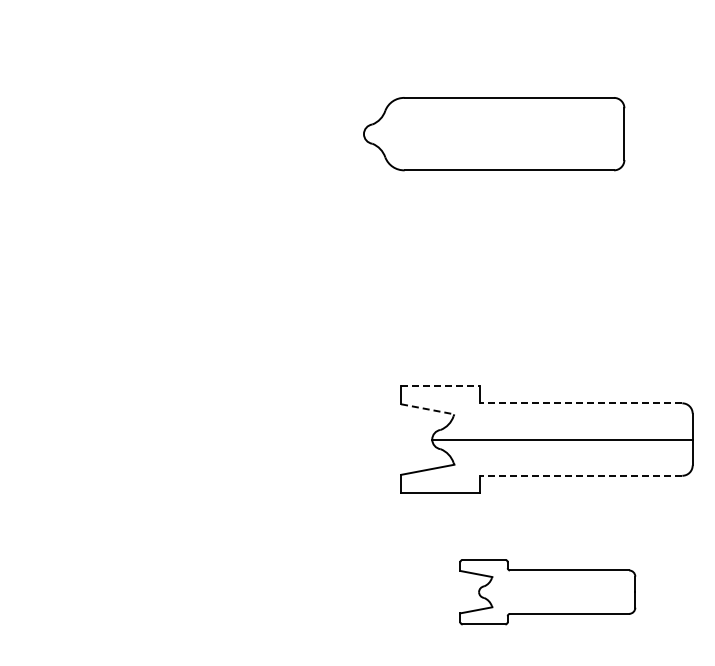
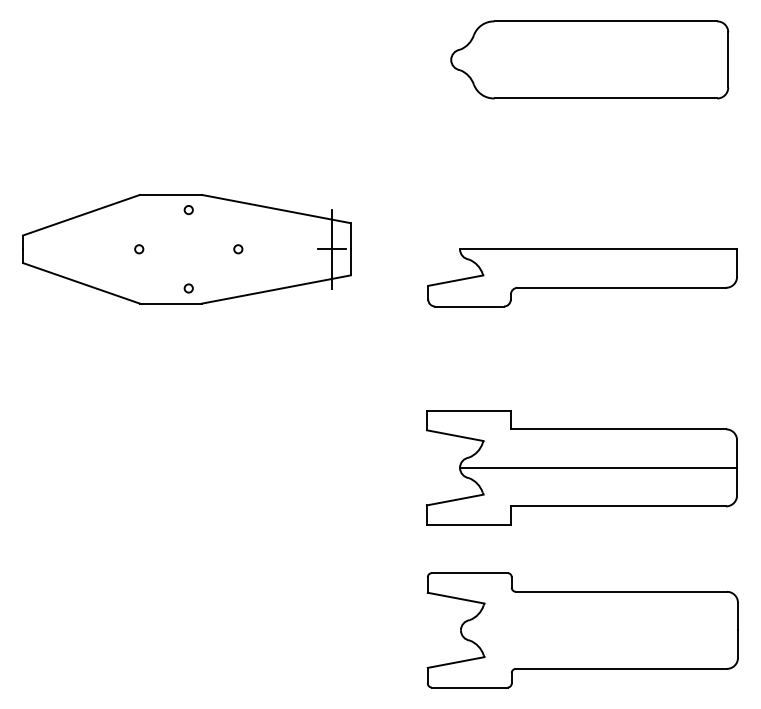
part: (494, 134) -> (590, 60), moved
part: (175, 234) -> (186, 249), added
part: (547, 260) -> (582, 277), added
line: (441, 385) -> (469, 410), dashed -> solid
line: (580, 403) -> (617, 429), dashed -> solid
line: (428, 409) -> (456, 435), dashed -> solid
line: (580, 475) -> (617, 506), dashed -> solid
part: (547, 591) -> (582, 629), size x1.67

